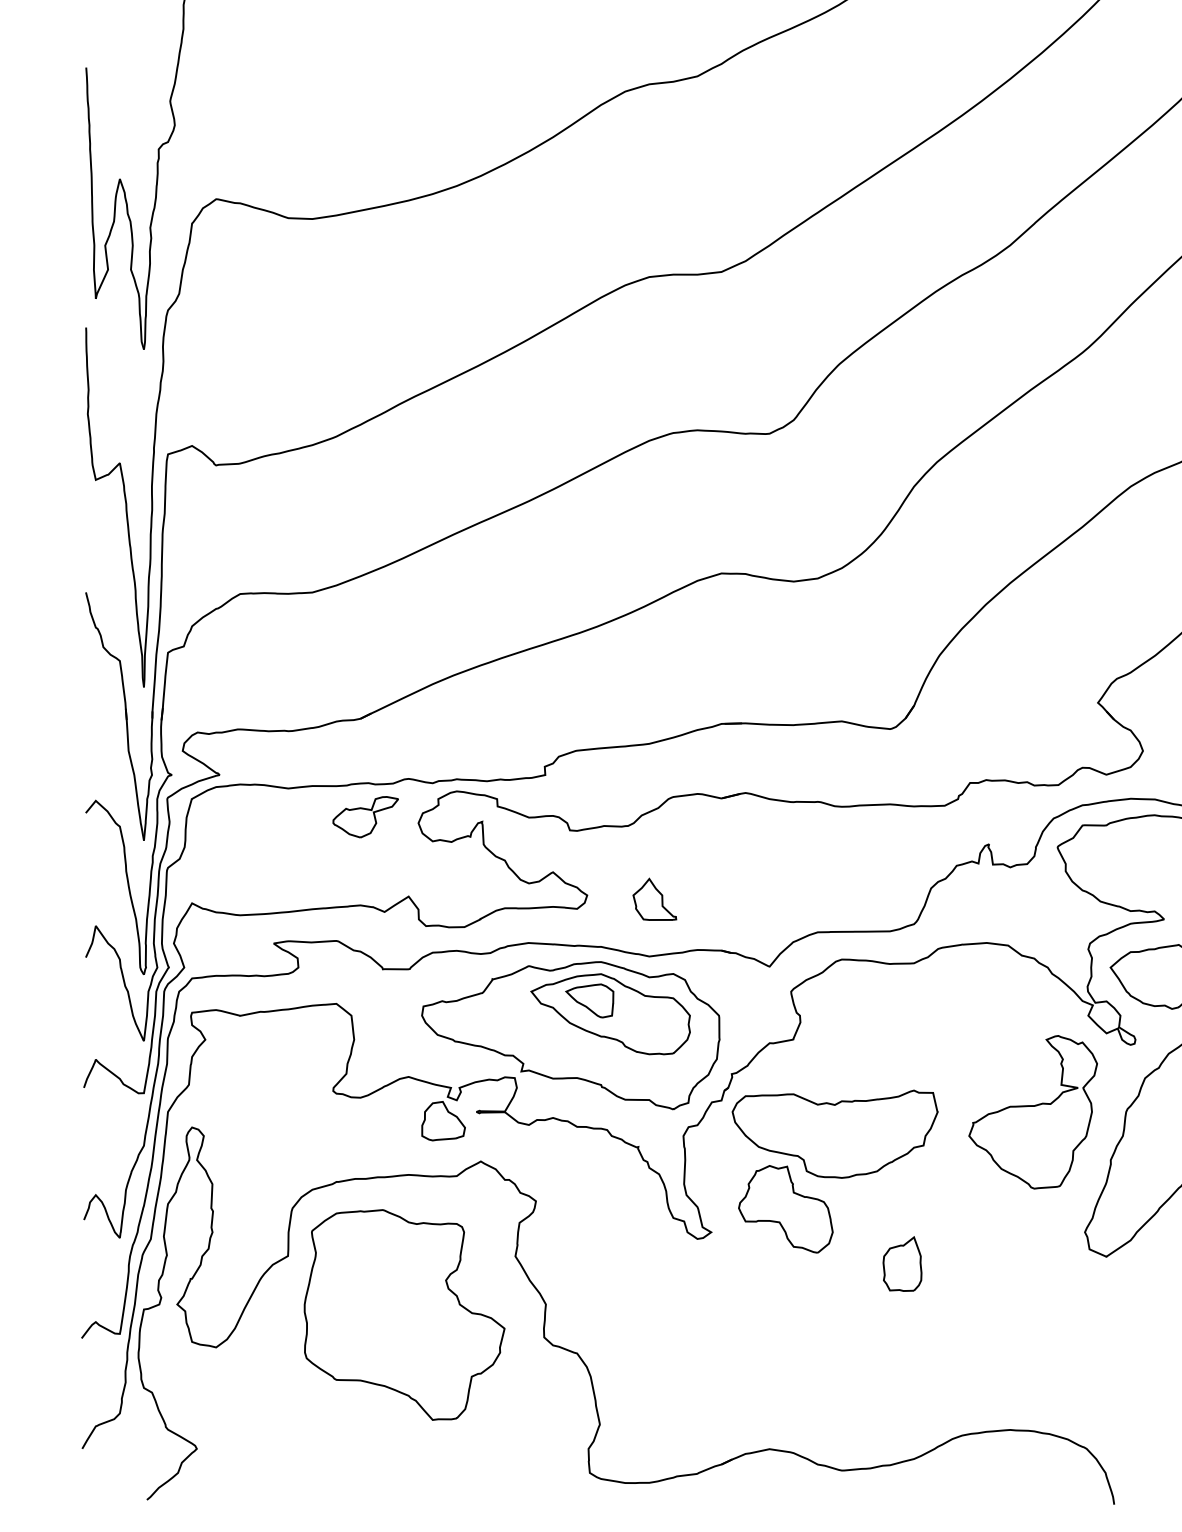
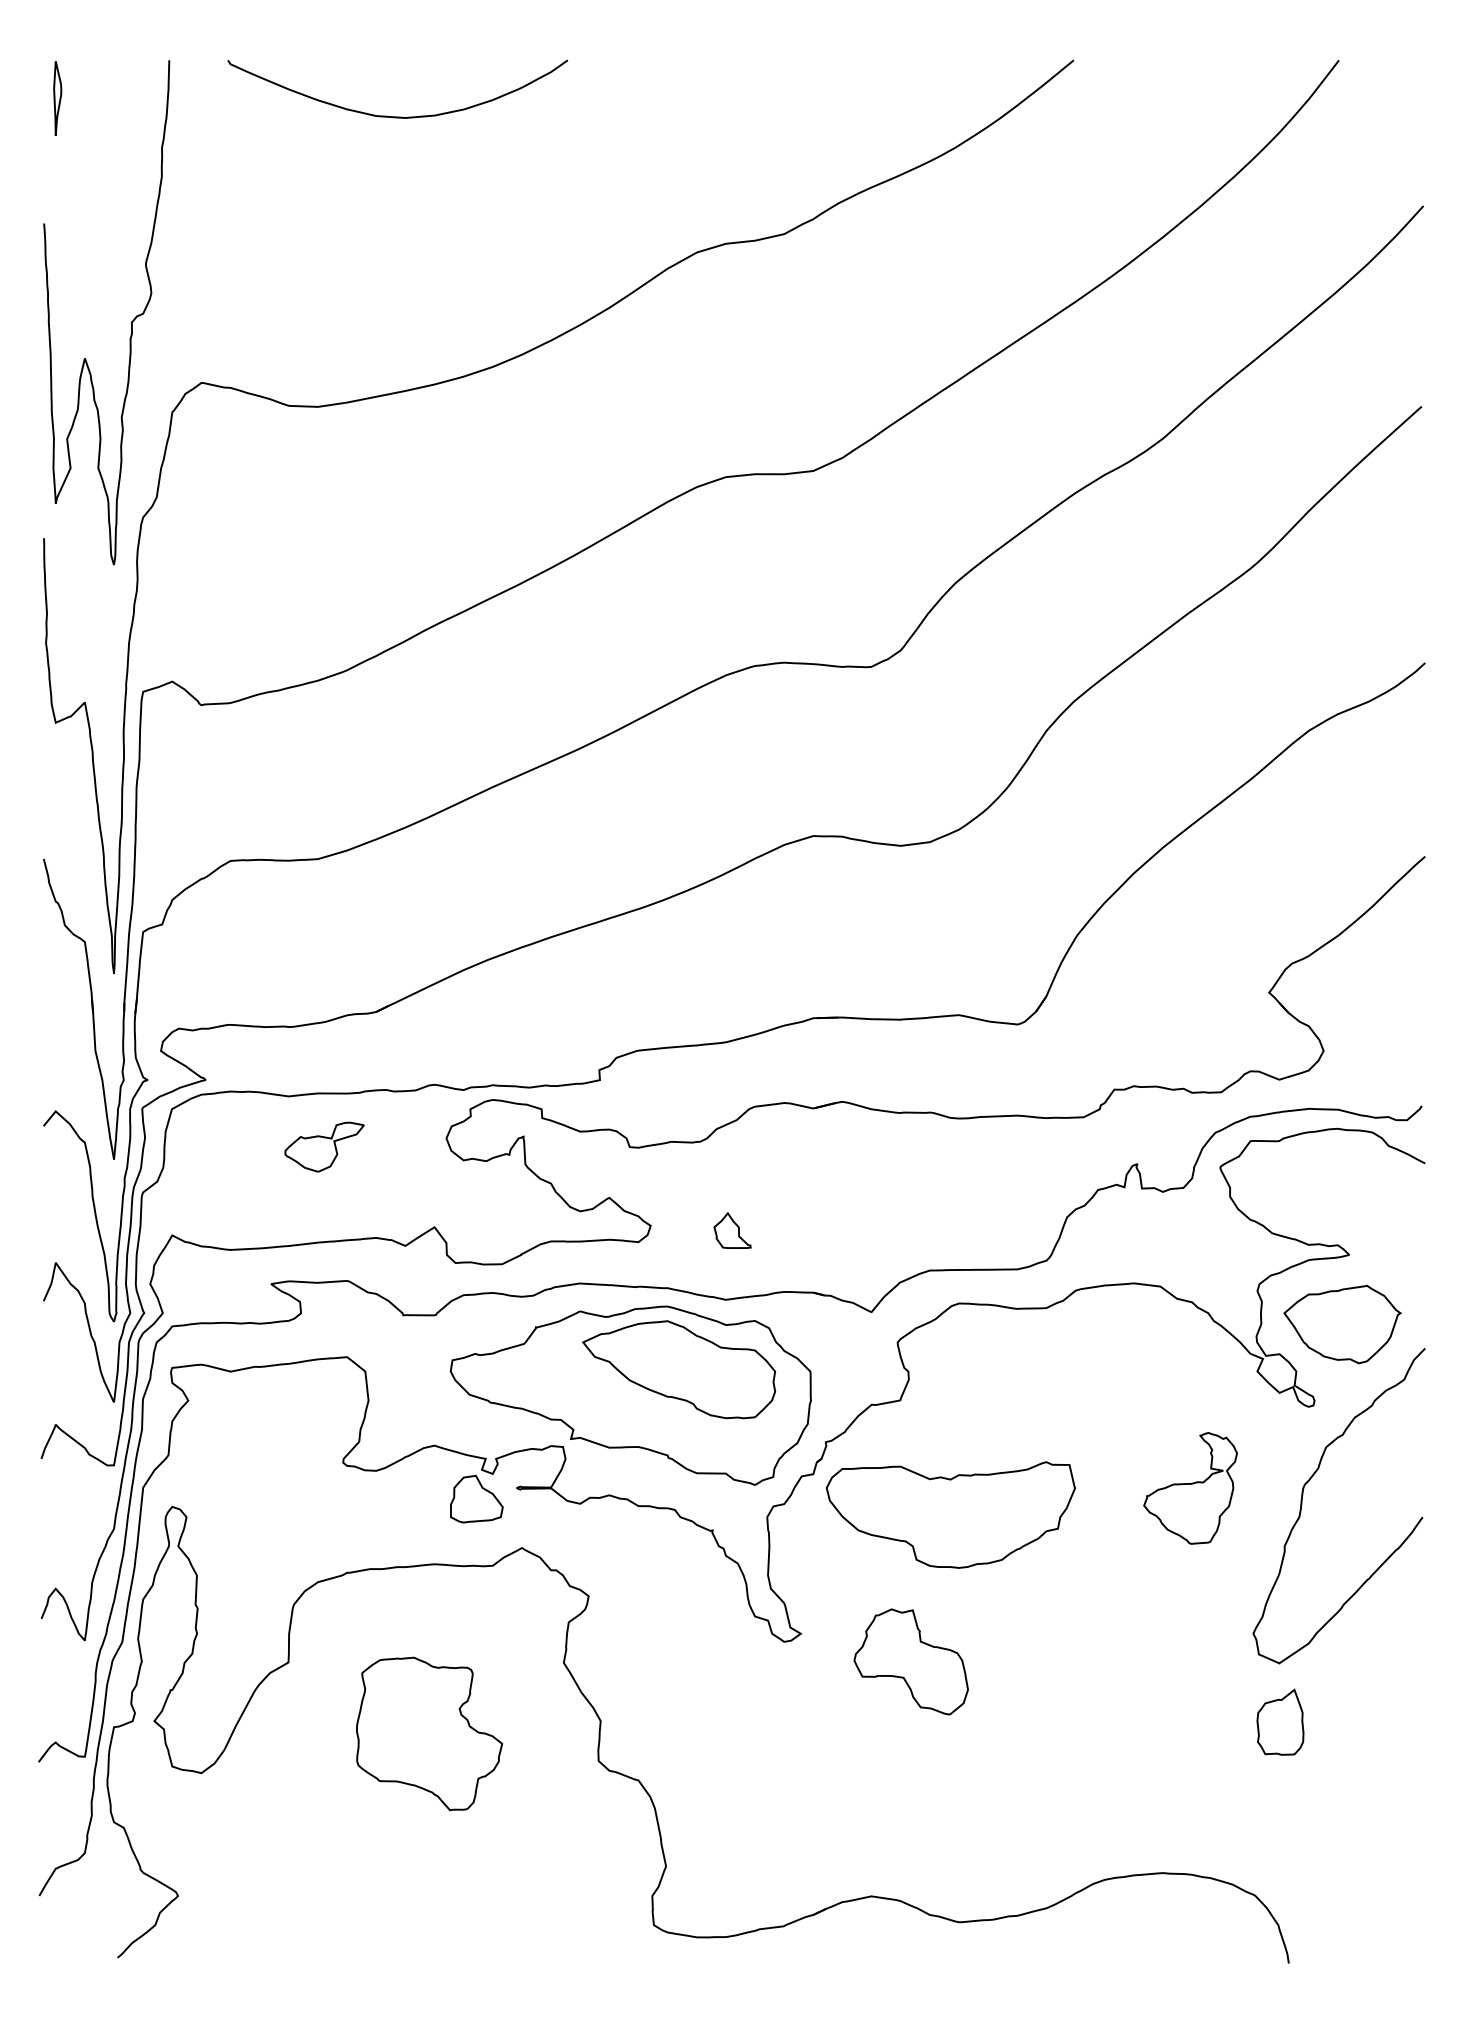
part: (365, 816) -> (324, 1146), moved
part: (654, 899) -> (732, 1230), size x0.7
part: (589, 1000) -> (653, 1353), removed
part: (1033, 1112) -> (1190, 1488), size x0.6
part: (785, 1208) -> (910, 1661), moved
part: (902, 1263) -> (1280, 1721), moved
part: (404, 1314) -> (429, 1733), size x0.6

